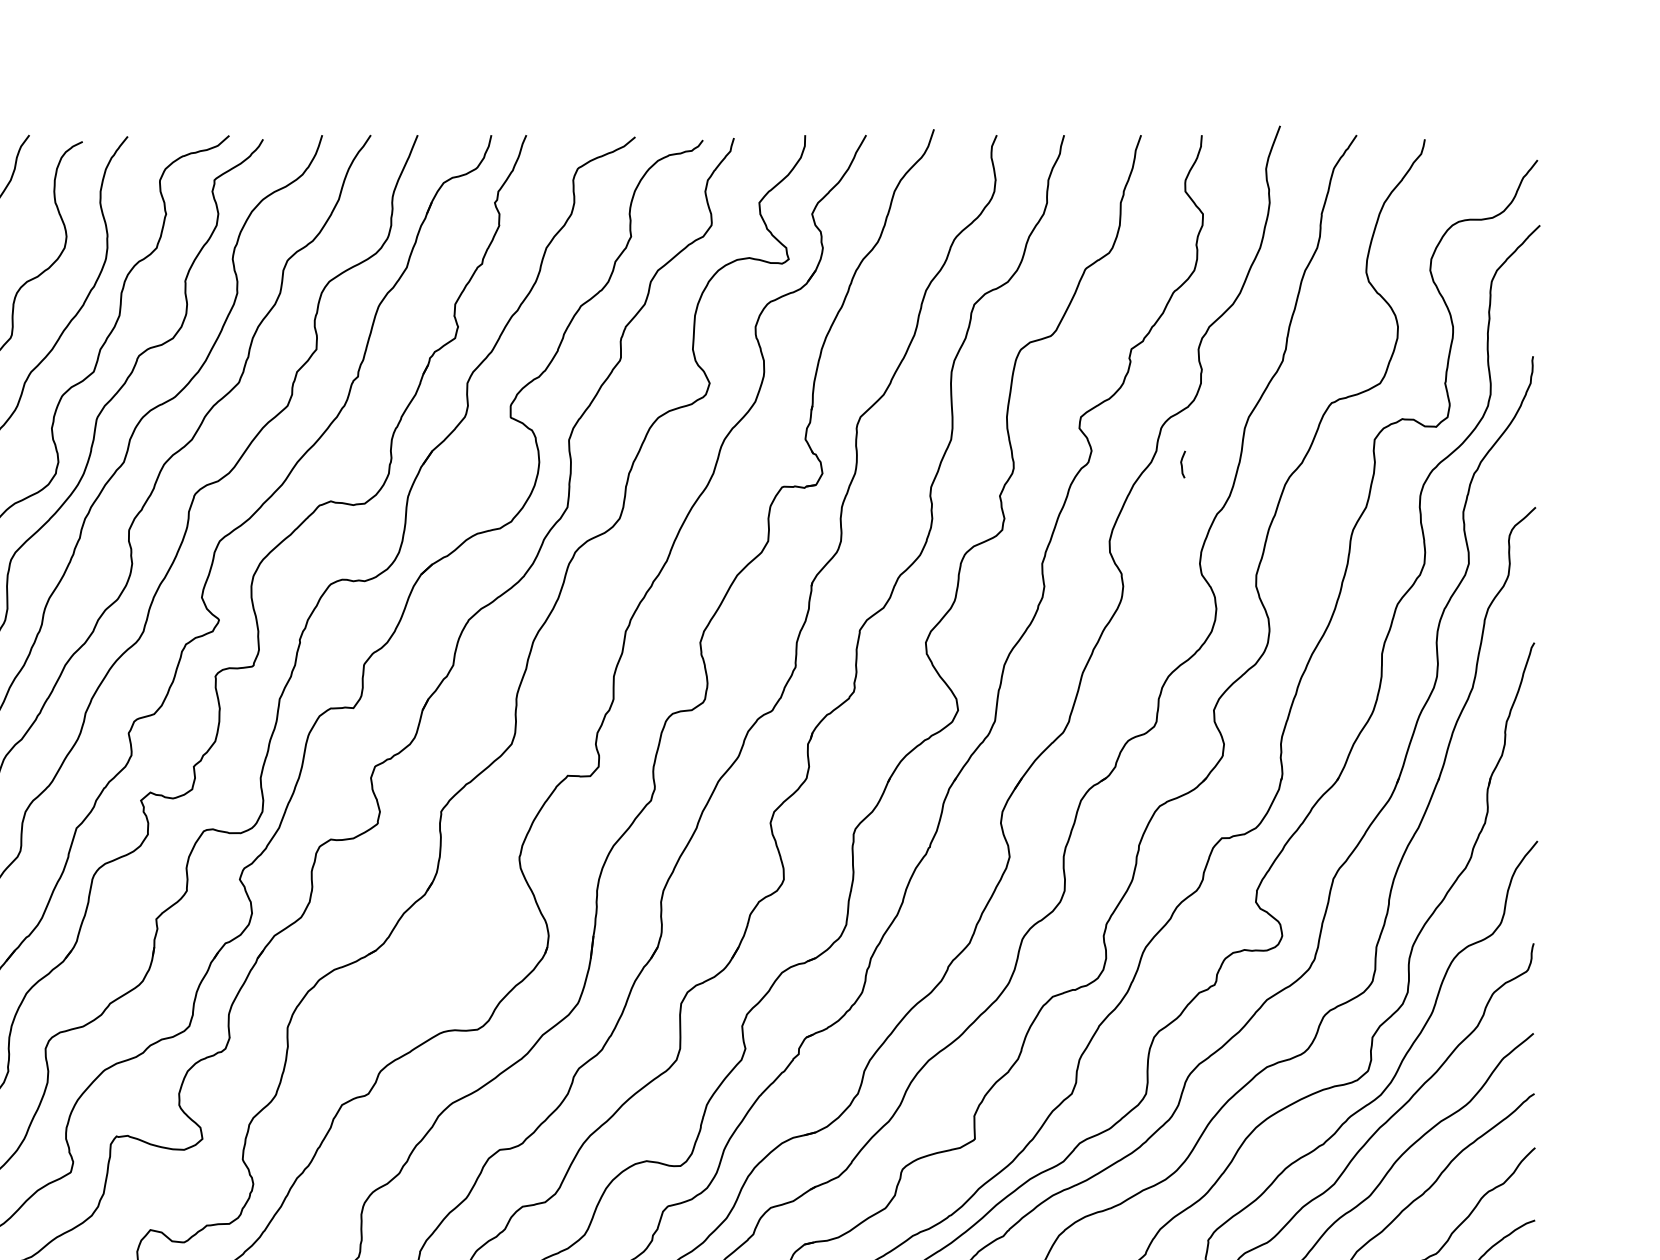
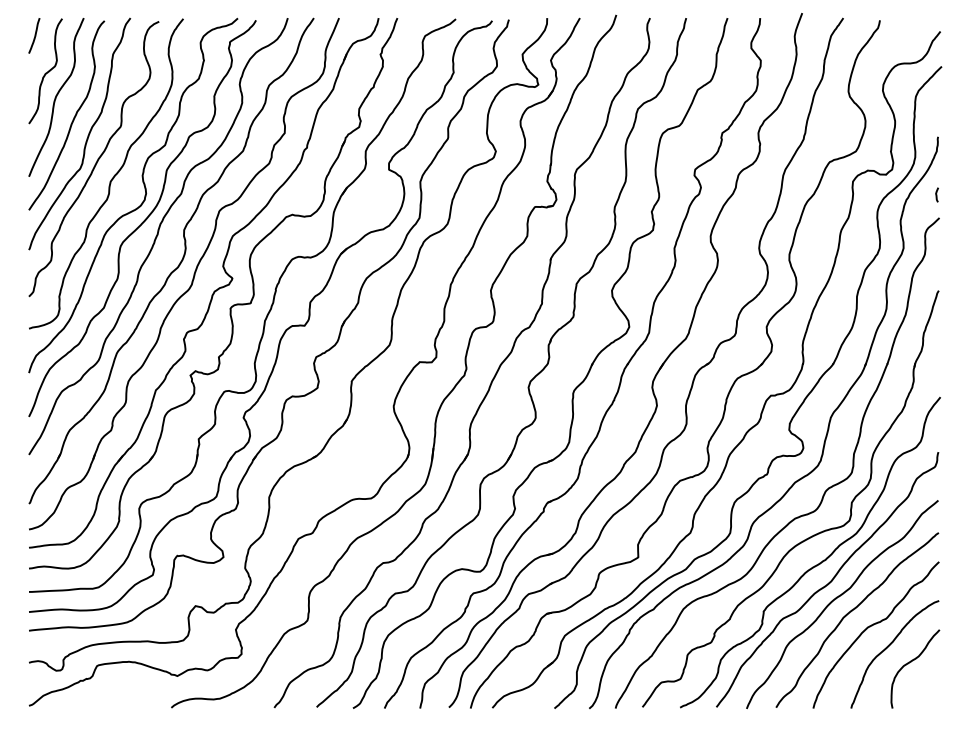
curve: (1181, 463) -> (936, 194), moved

